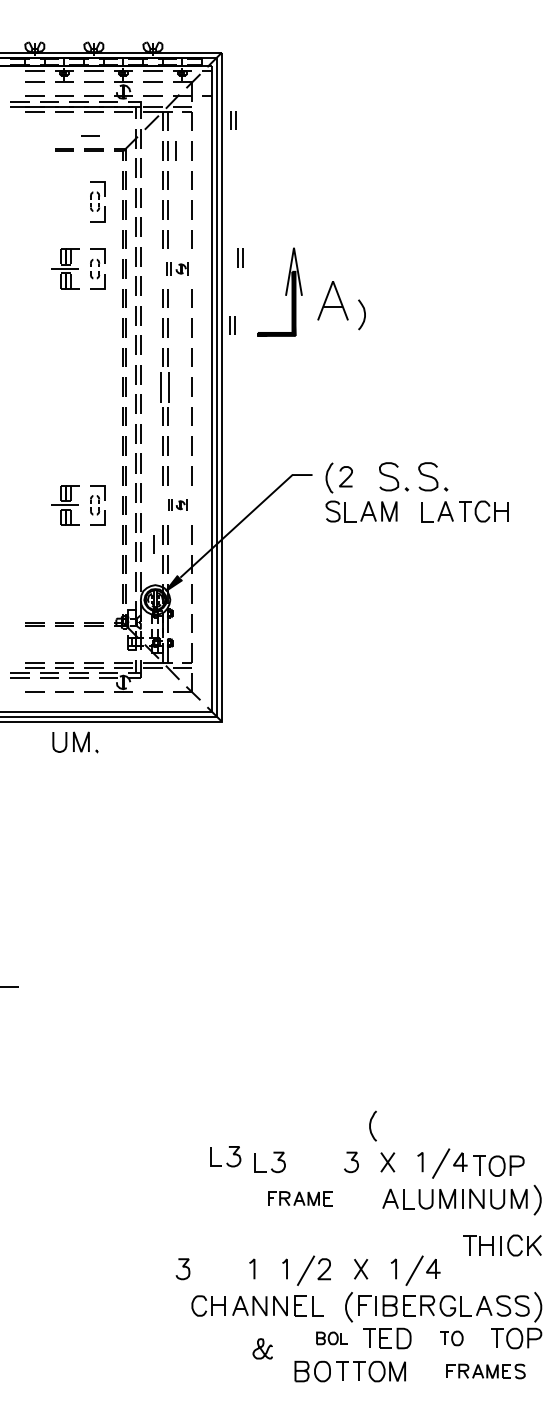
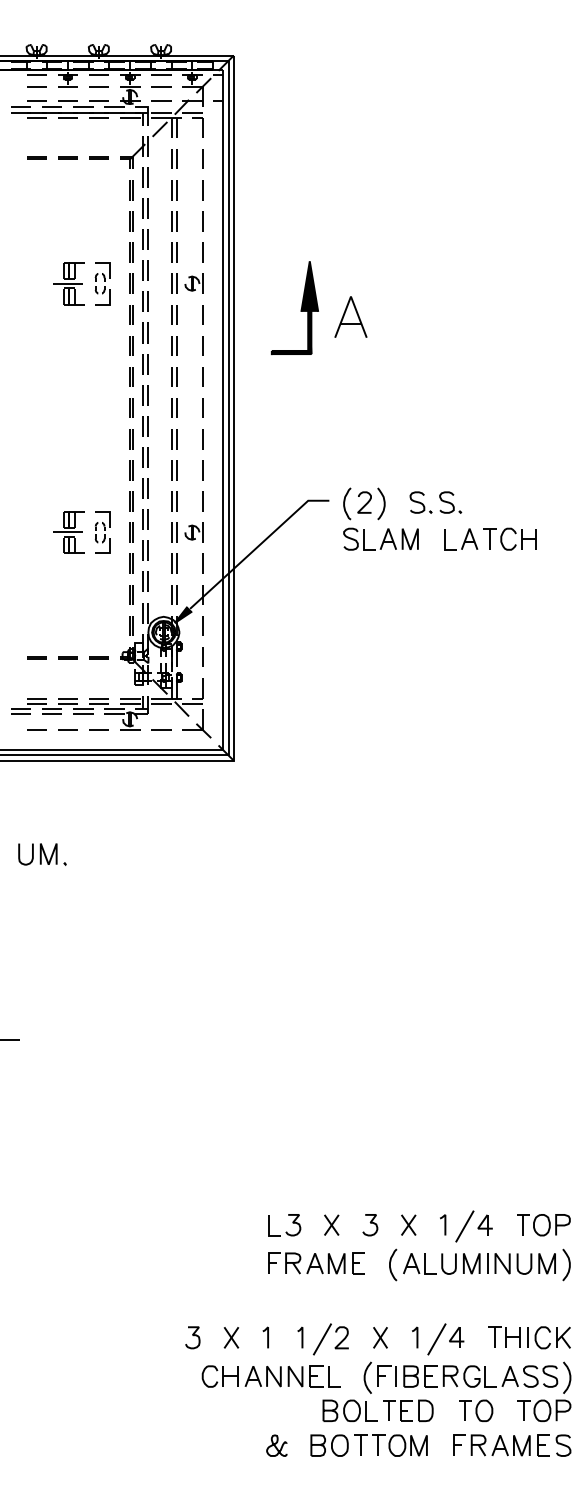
part: (233, 120) -> (246, 127), removed
line: (89, 136) -> (94, 143), removed
line: (34, 149) -> (36, 157), added
line: (176, 150) -> (185, 158), removed
part: (97, 201) -> (102, 212), removed
part: (240, 257) -> (253, 271), removed
part: (177, 268) -> (187, 283), size x1.43
fill: (293, 271) -> (309, 286), added
curve: (363, 314) -> (383, 503), moved
part: (232, 324) -> (245, 342), removed
part: (165, 386) -> (174, 407), size x0.62
part: (413, 476) -> (435, 502), size x0.71
part: (177, 505) -> (187, 532), size x1.67
line: (153, 544) -> (161, 573), removed
part: (75, 742) -> (42, 854), moved
curve: (370, 1125) -> (390, 1264), moved
part: (314, 1161) -> (331, 1224), added
part: (227, 1162) -> (239, 1225), removed
part: (498, 1166) -> (543, 1225), moved
part: (300, 1198) -> (316, 1263), size x1.43
part: (502, 1245) -> (529, 1337), moved
part: (219, 1268) -> (231, 1337), added
part: (331, 1338) -> (349, 1410), size x1.67
part: (452, 1338) -> (476, 1410), size x1.43
curve: (262, 1347) -> (276, 1444), moved
part: (486, 1371) -> (512, 1445), size x1.43

